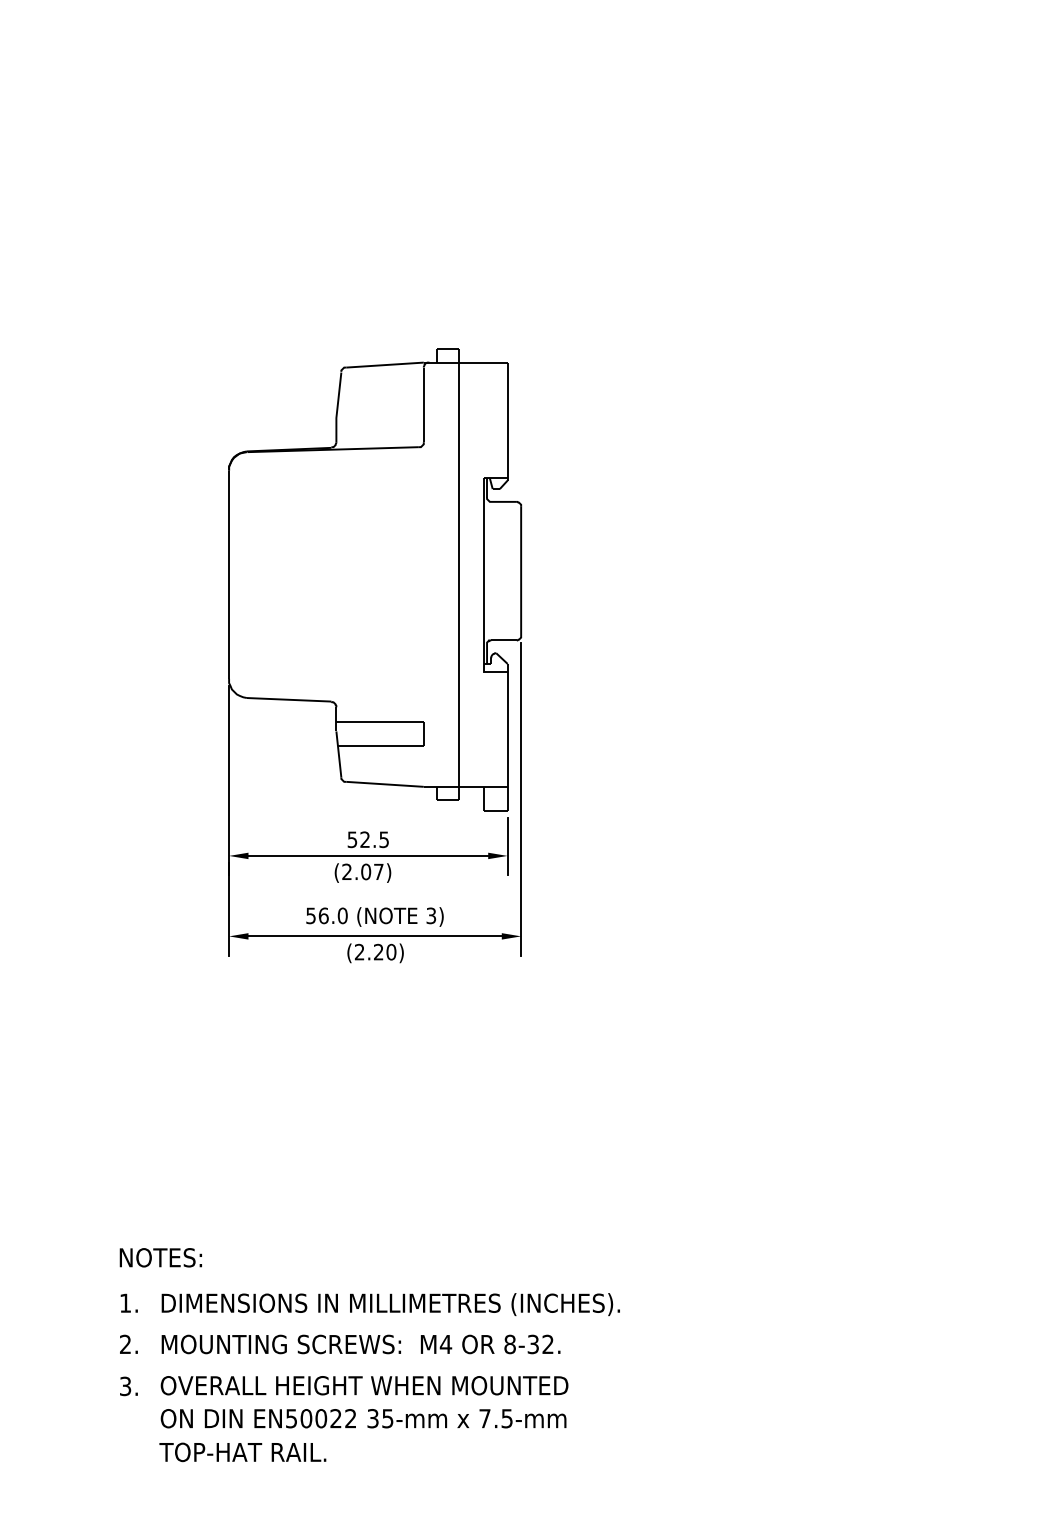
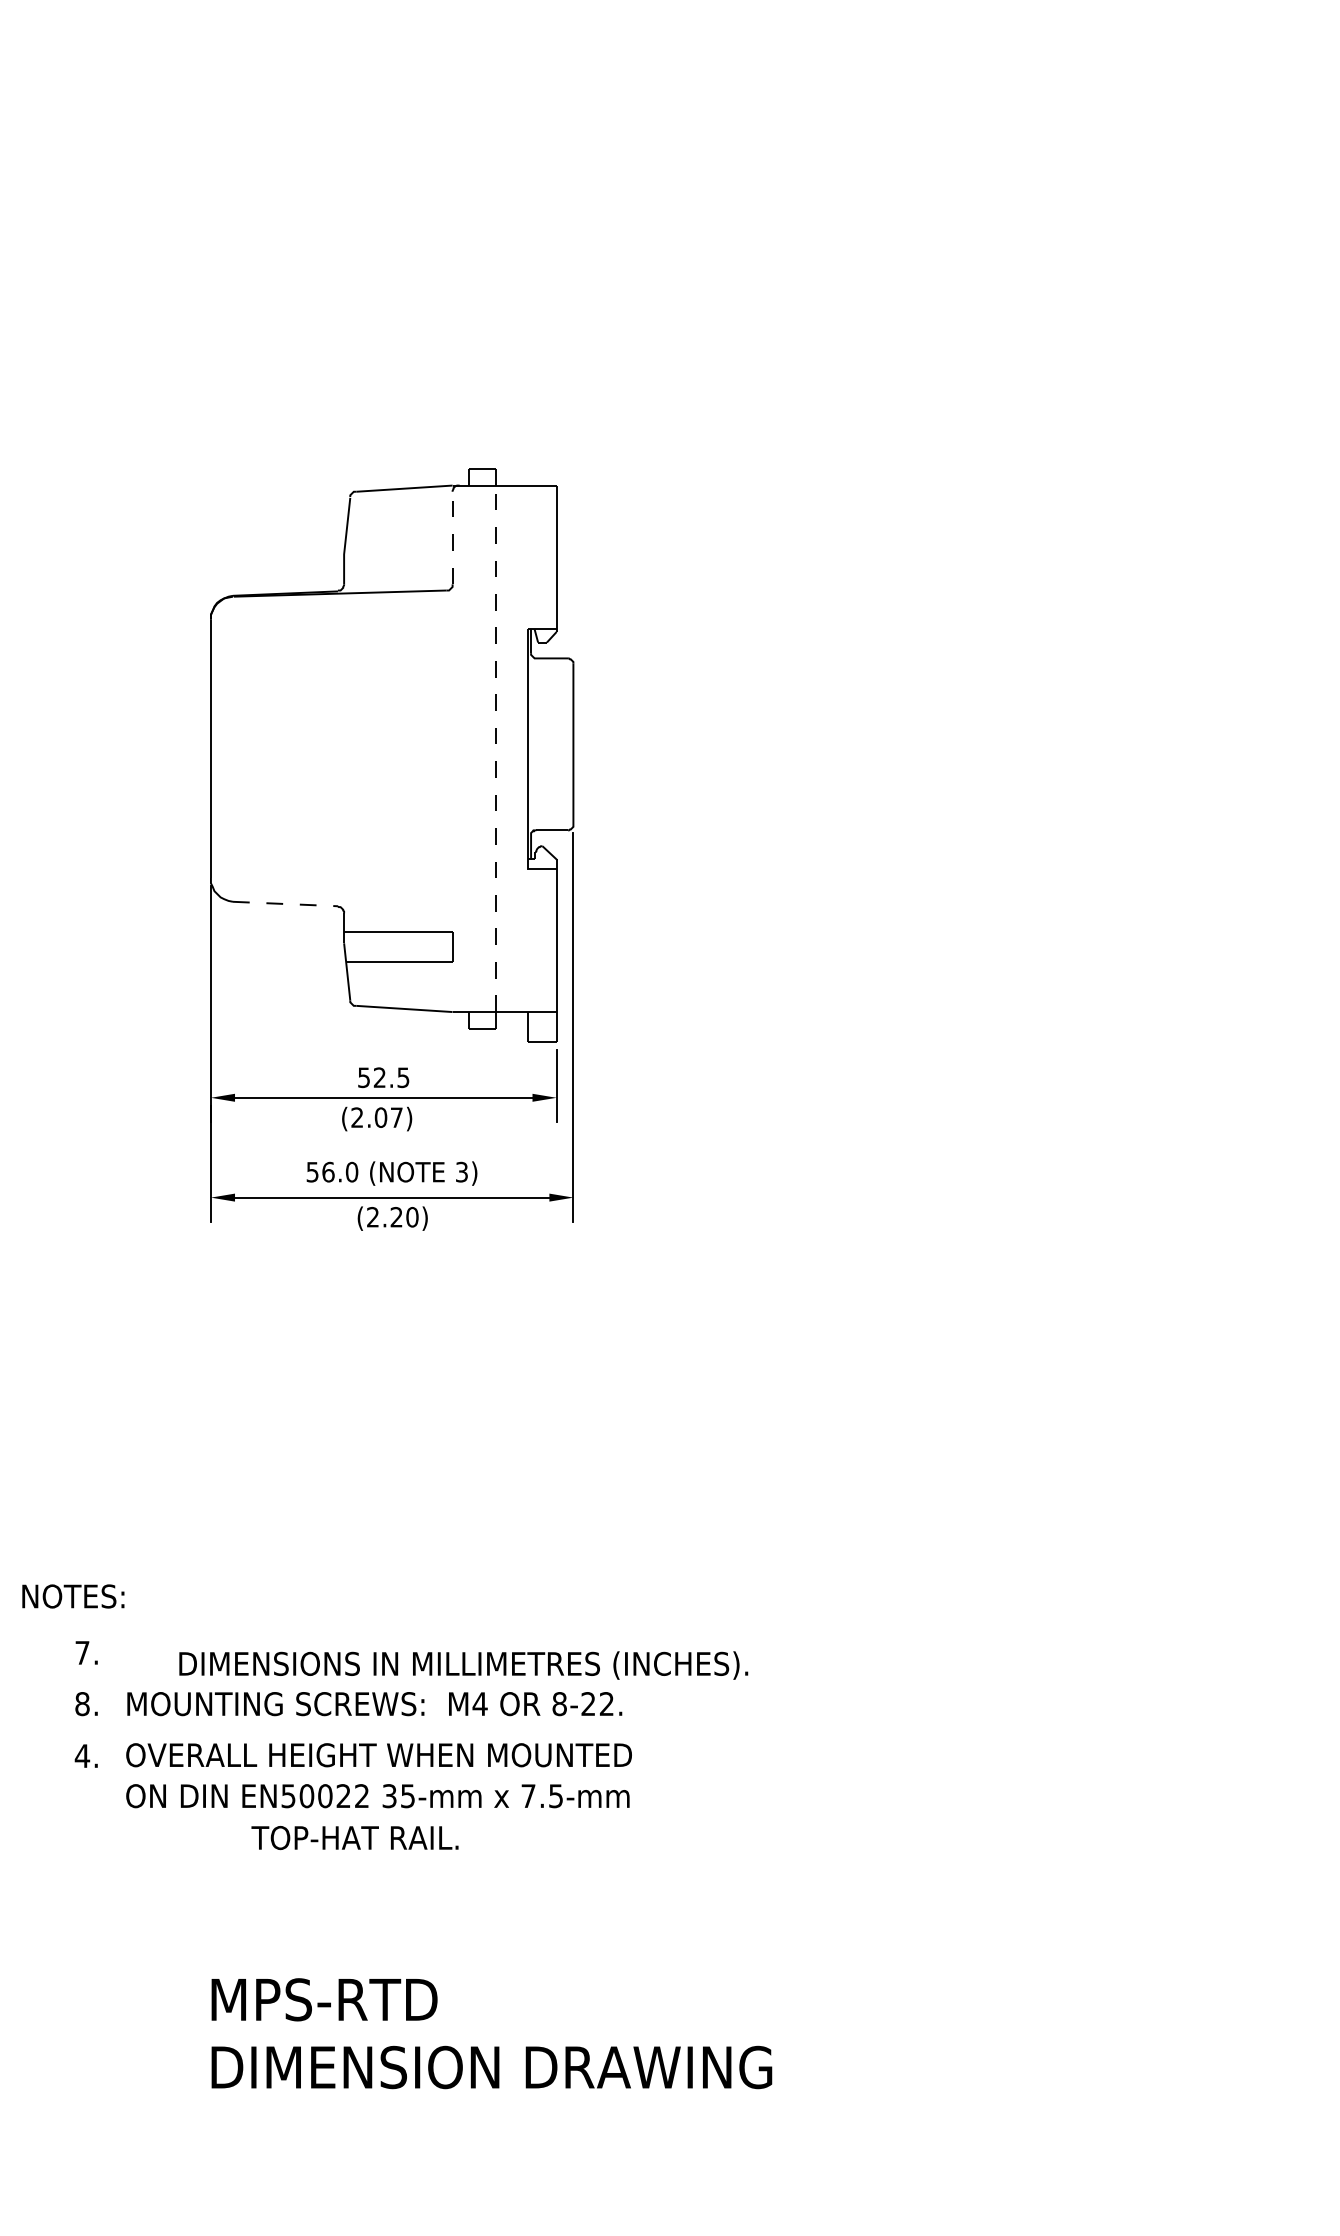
line: (423, 404) -> (452, 537), solid -> dashed
line: (458, 574) -> (495, 748), solid -> dashed
line: (289, 700) -> (285, 904), solid -> dashed
text: (161, 1257) -> (73, 1596), moved
text: (125, 1302) -> (82, 1652), 1. -> 7.
text: (390, 1304) -> (463, 1665), moved
text: (125, 1344) -> (82, 1704), 2. -> 8.
text: (533, 1344) -> (588, 1704), 8-32. -> 8-22.
text: (125, 1386) -> (82, 1756), 3. -> 4.
text: (242, 1452) -> (354, 1838), moved

